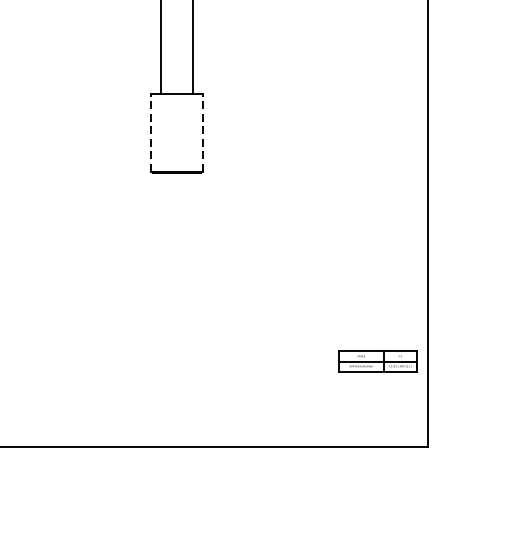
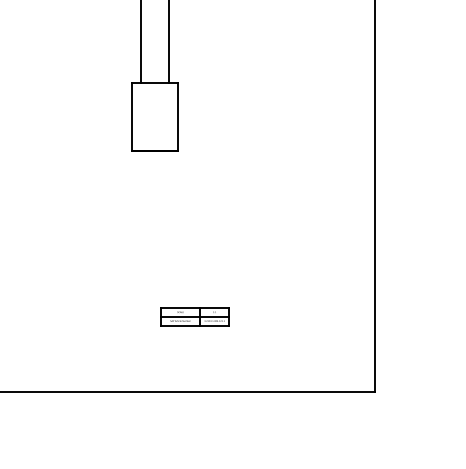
line: (151, 132) -> (132, 116), dashed -> solid
line: (202, 132) -> (177, 116), dashed -> solid
part: (377, 361) -> (194, 316), moved

